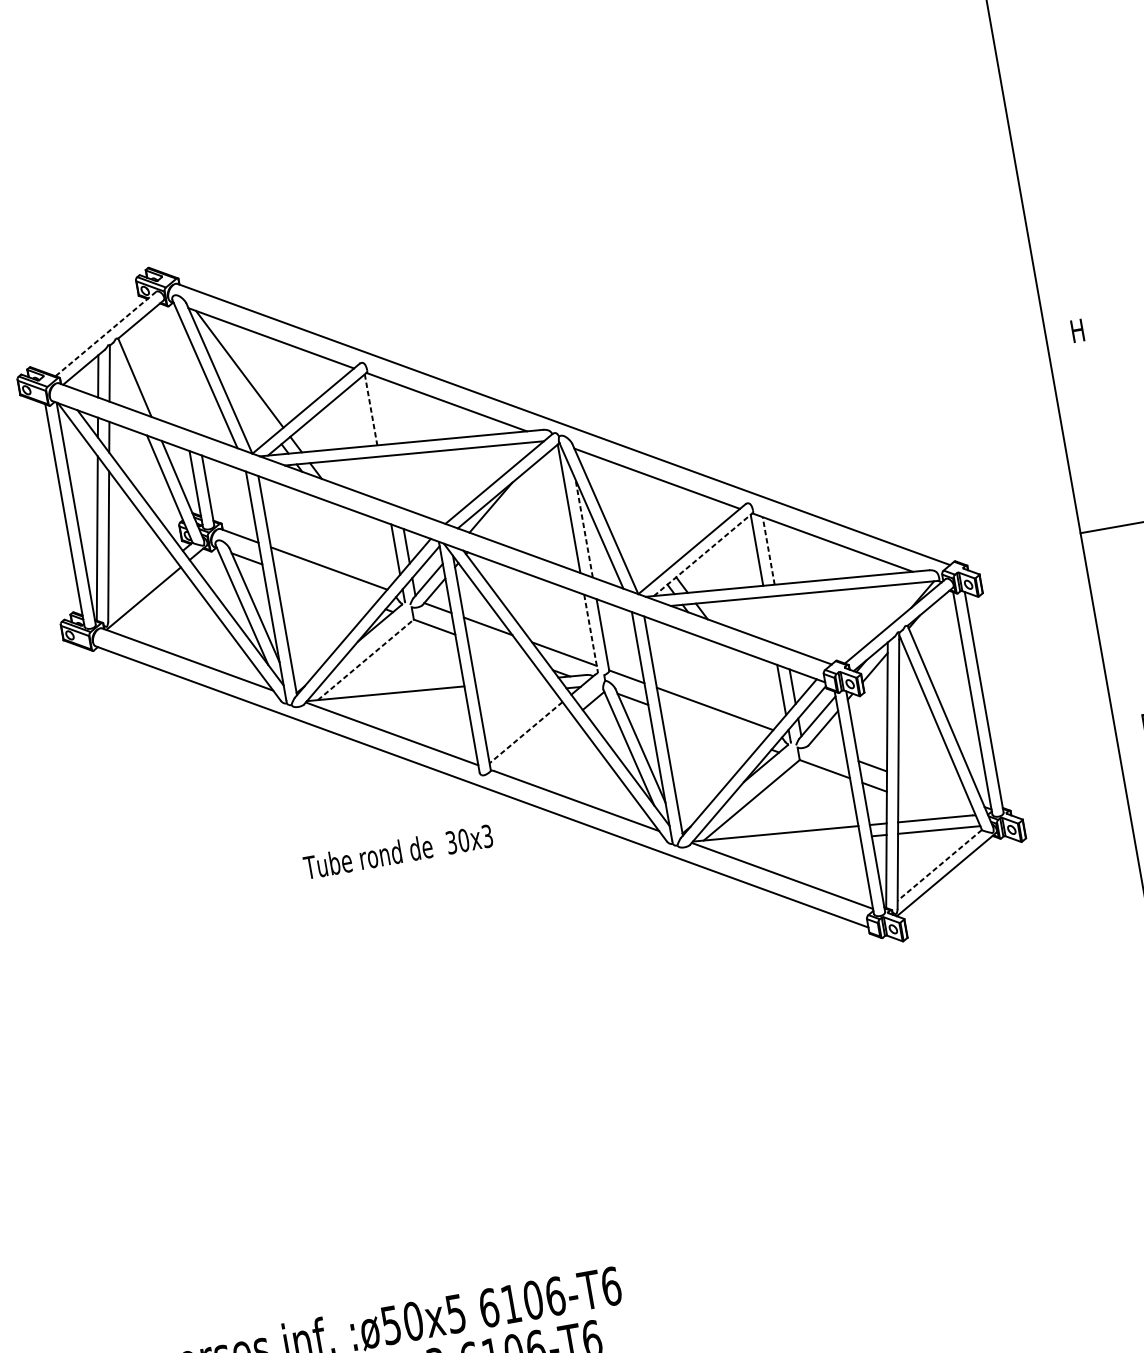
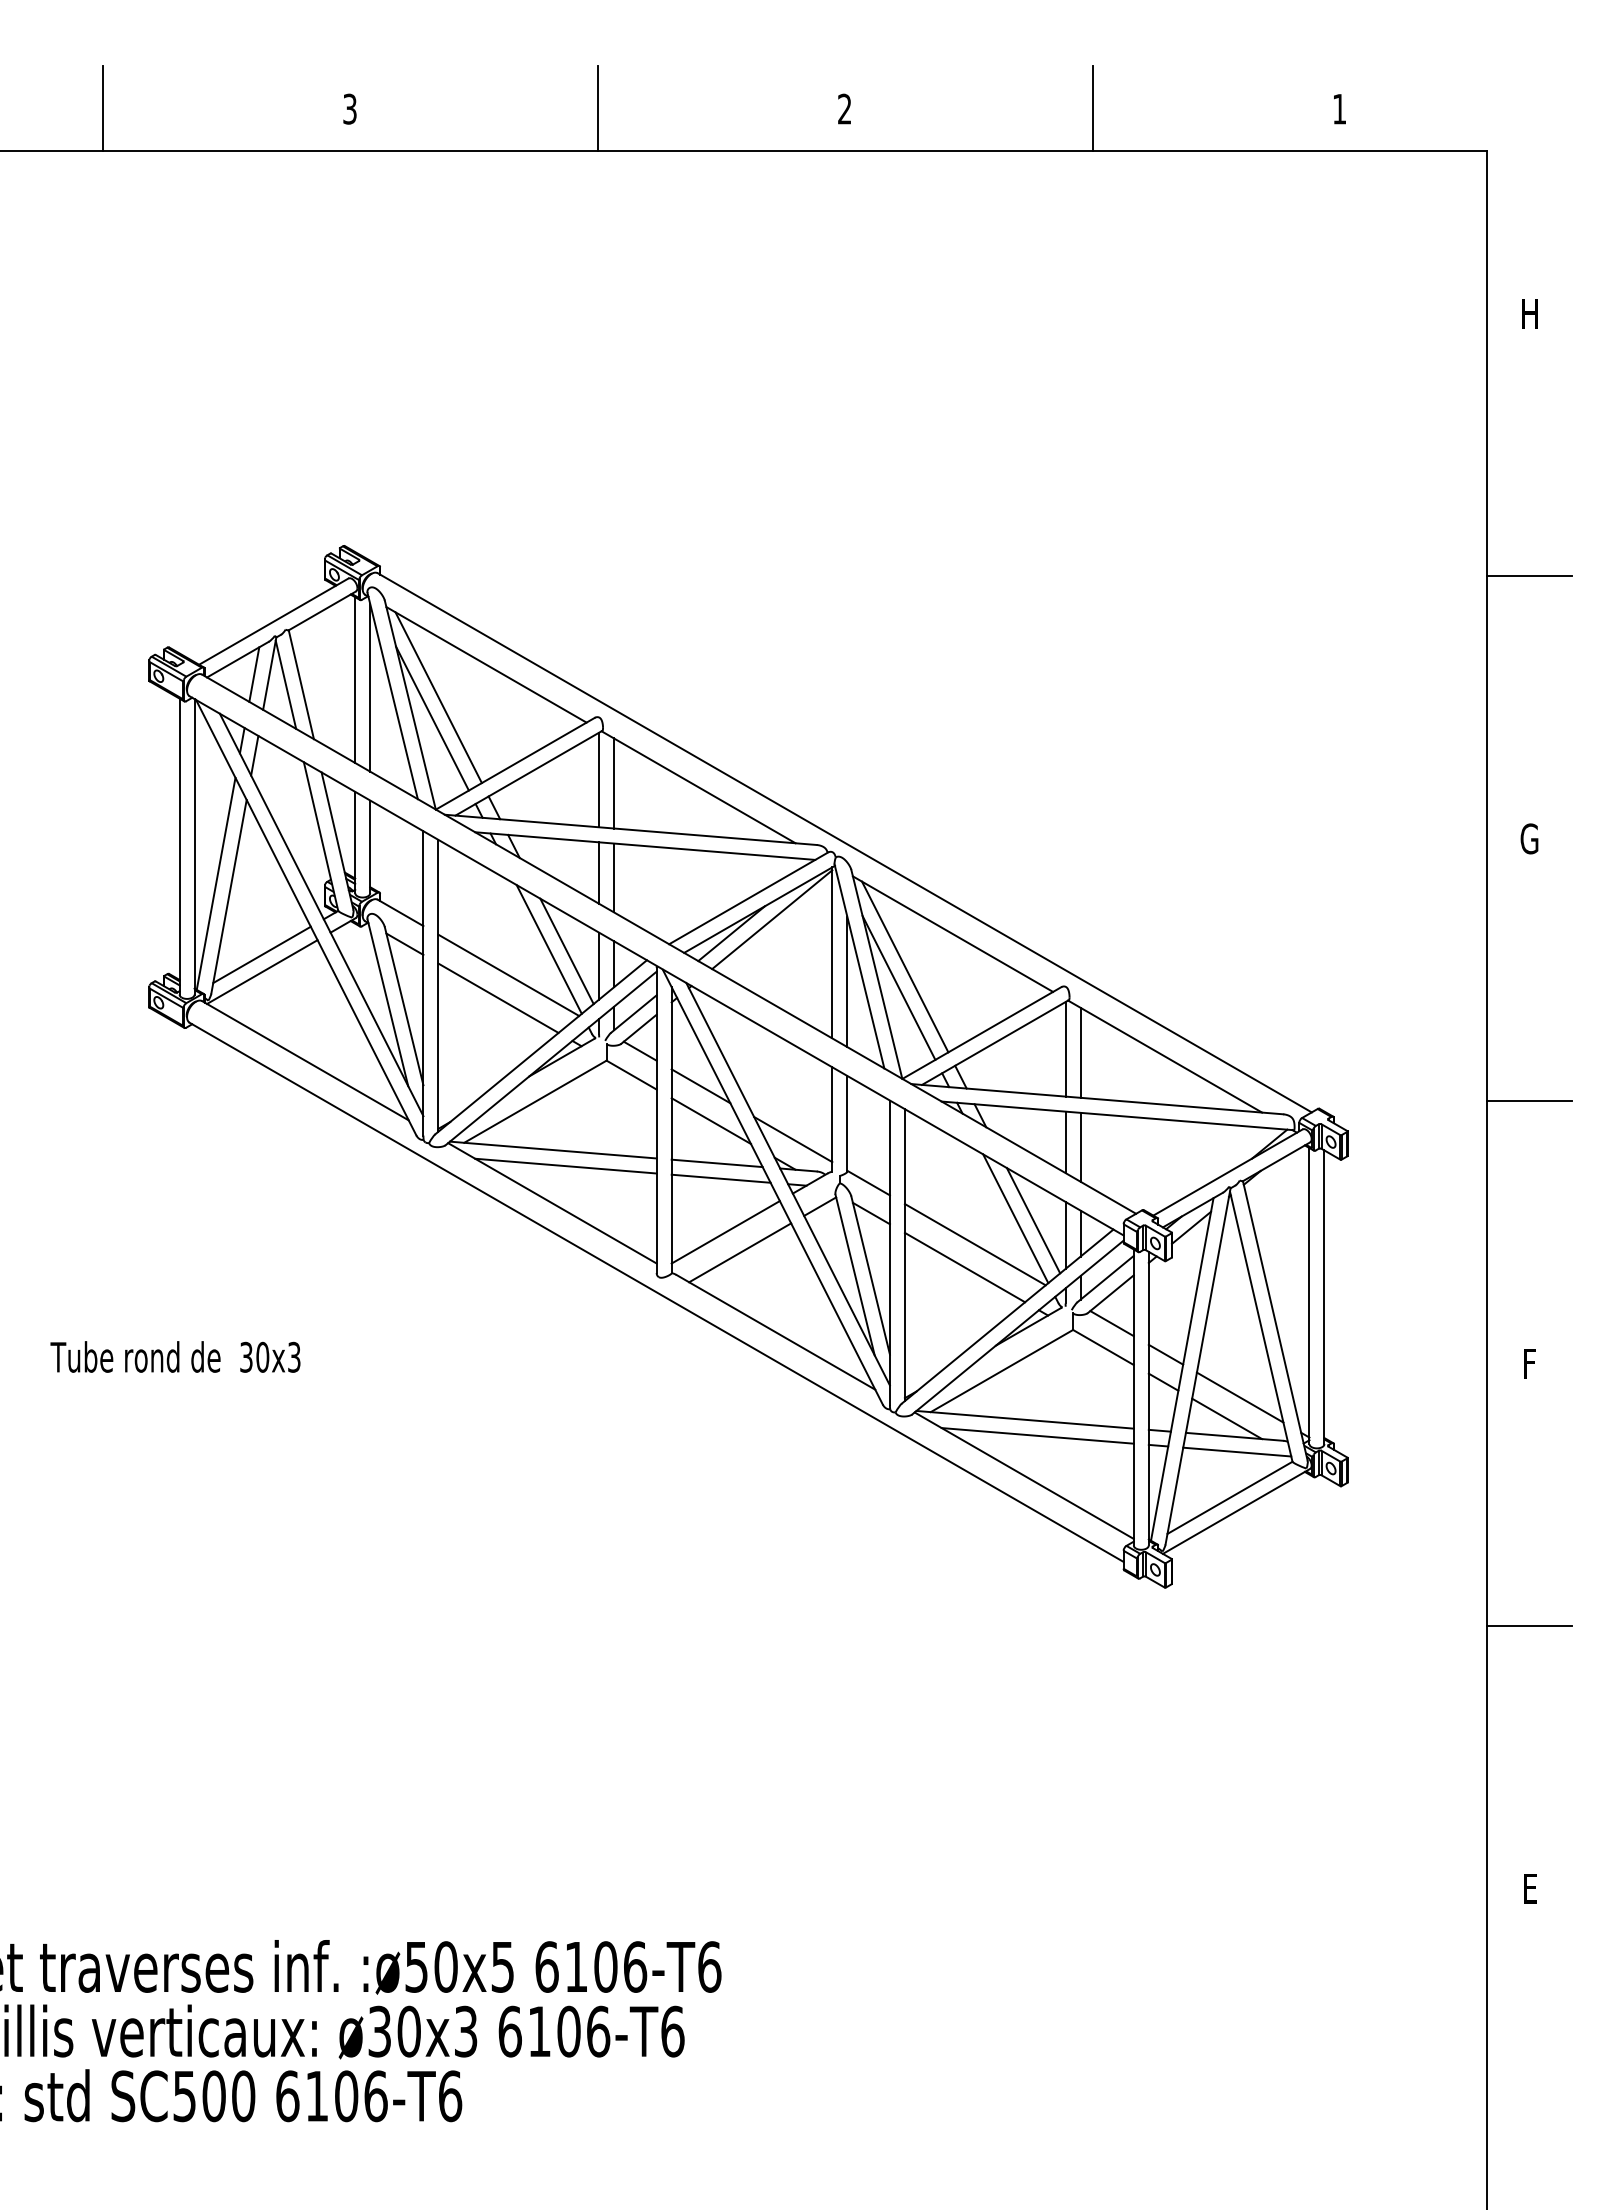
line: (1042, 133) -> (1529, 576), added
text: (1077, 330) -> (1529, 838), H -> G
line: (105, 333) -> (273, 621), dashed -> solid
line: (175, 367) -> (355, 680), added
line: (187, 370) -> (370, 687), added
line: (122, 379) -> (285, 684), added
line: (237, 385) -> (432, 718), added
line: (371, 410) -> (599, 780), dashed -> solid
line: (383, 410) -> (614, 783), added
line: (383, 479) -> (599, 872), added
line: (395, 481) -> (614, 877), added
line: (519, 491) -> (772, 919), added
line: (625, 509) -> (905, 966), added
line: (623, 526) -> (898, 987), added
line: (584, 528) -> (847, 981), dashed -> solid
line: (369, 542) -> (566, 951), added
line: (355, 543) -> (548, 949), added
line: (768, 550) -> (1080, 1052), dashed -> solid
line: (703, 554) -> (995, 1042), dashed -> solid
line: (140, 585) -> (261, 954), added
line: (324, 586) -> (498, 997), added
line: (769, 620) -> (1065, 1142), added
line: (781, 621) -> (1080, 1146), added
line: (591, 633) -> (832, 1119), dashed -> solid
line: (500, 651) -> (711, 1121), added
line: (365, 659) -> (535, 1101), dashed -> solid
line: (510, 682) -> (716, 1163), added
line: (741, 683) -> (1015, 1218), added
line: (755, 683) -> (1033, 1220), added
line: (514, 692) -> (720, 1178), added
line: (396, 703) -> (565, 1165), added
line: (709, 727) -> (964, 1267), added
line: (525, 732) -> (725, 1232), dashed -> solid
line: (539, 745) -> (740, 1252), added
line: (827, 750) -> (1111, 1323), added
line: (933, 788) -> (1239, 1397), added
line: (927, 806) -> (1227, 1418), added
line: (787, 843) -> (1037, 1435), added
text: (398, 851) -> (175, 1356), moved
line: (939, 865) -> (1229, 1498), dashed -> solid

